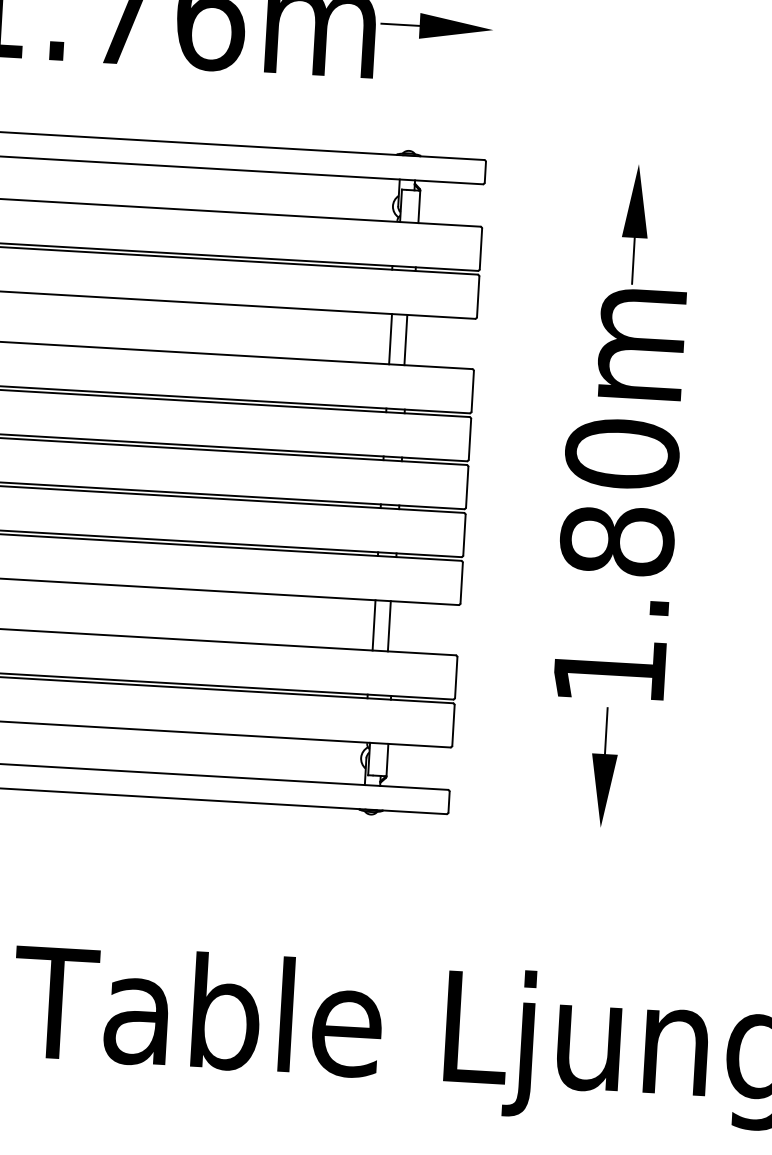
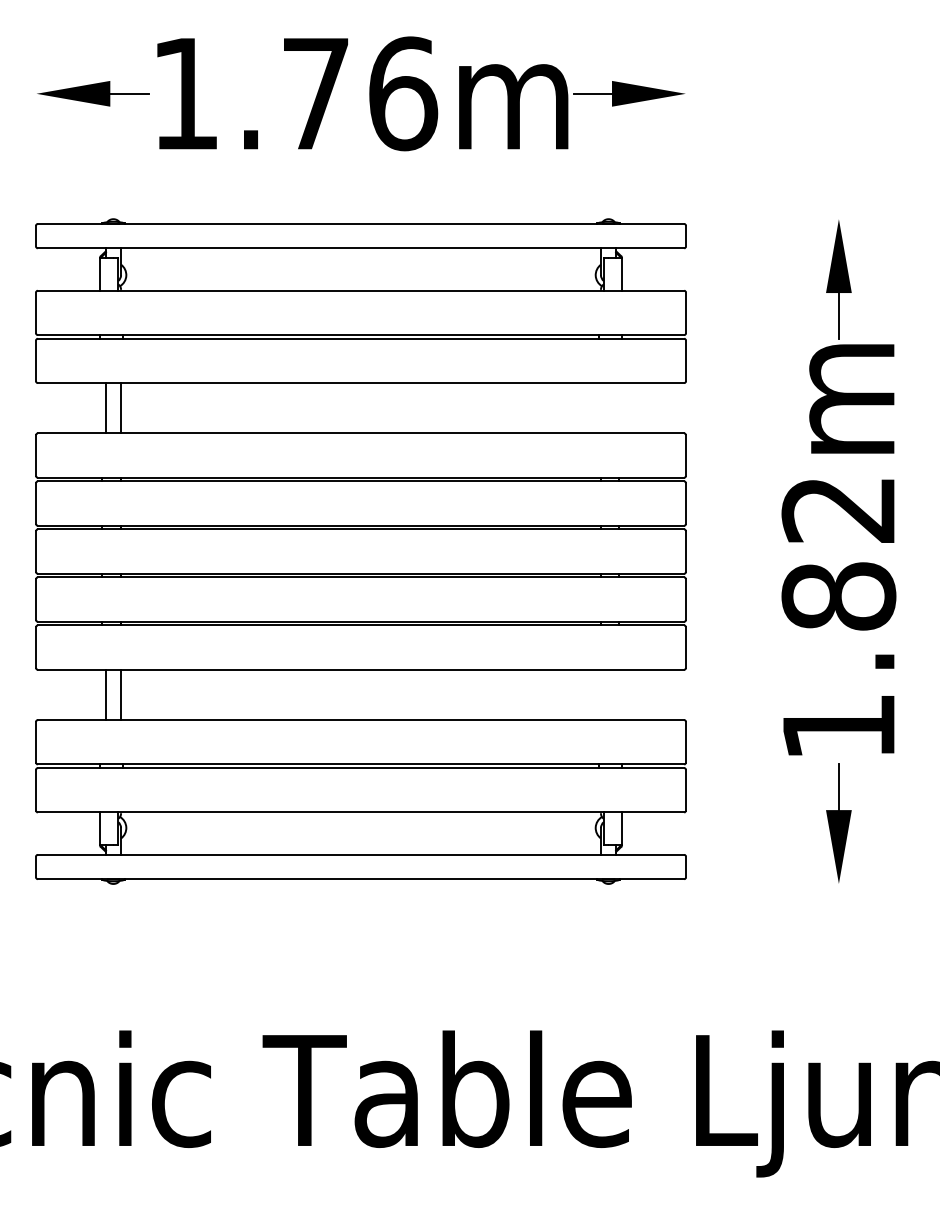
line: (390, 339) -> (600, 408), removed
line: (406, 340) -> (616, 408), removed
text: (621, 453) -> (838, 509), 1.80m -> 1.82m
line: (373, 624) -> (600, 694), removed
line: (389, 625) -> (616, 694), removed

